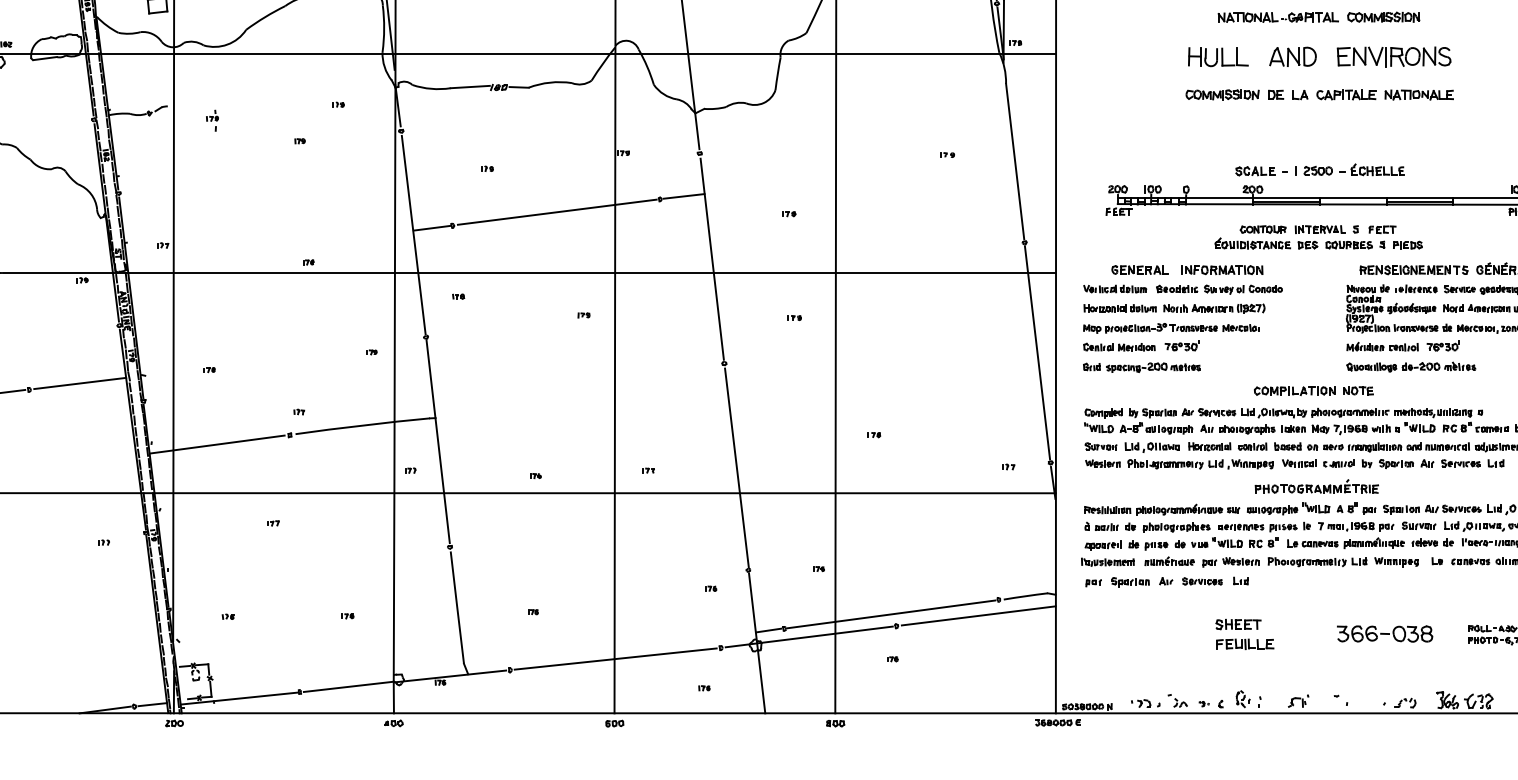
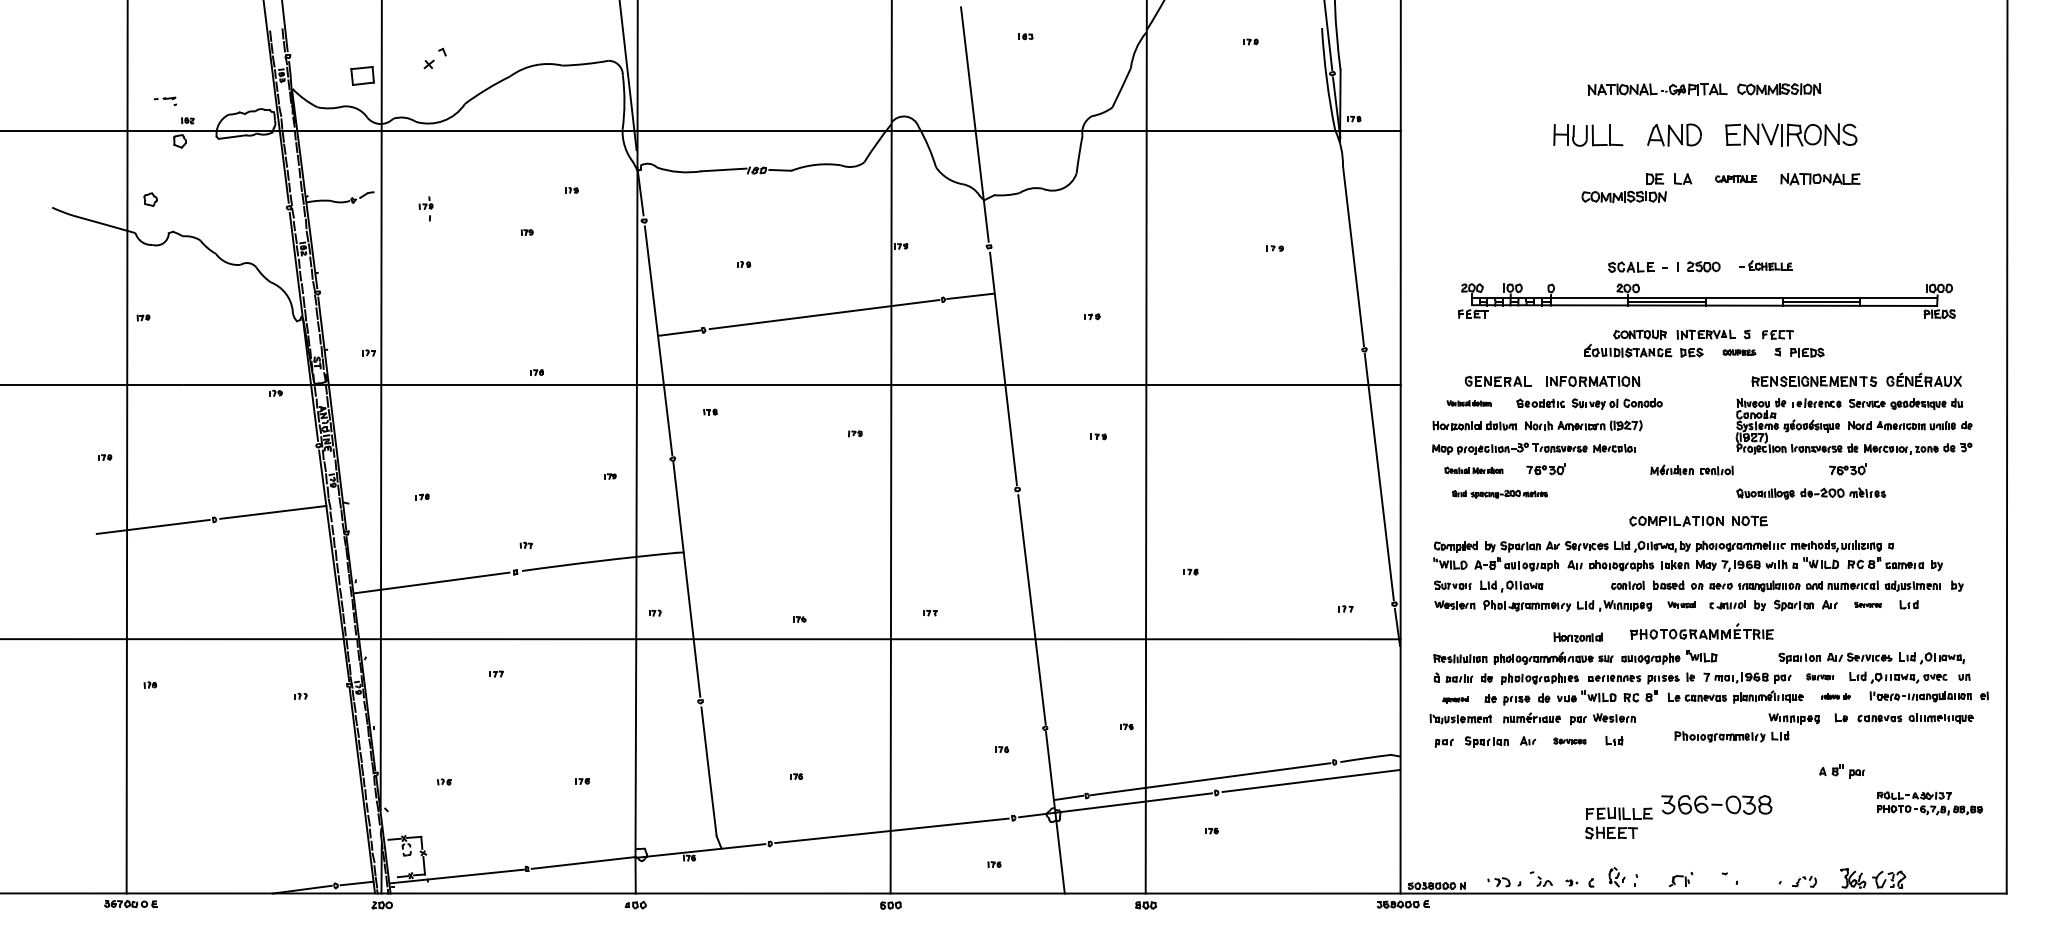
part: (1222, 94) -> (1623, 196), moved
part: (1345, 94) -> (1735, 178), size x0.6
part: (1371, 169) -> (1765, 265), size x0.7
part: (1349, 245) -> (1739, 352), size x0.6
part: (1114, 289) -> (1468, 403), size x0.6
part: (1382, 346) -> (1691, 469), moved
part: (1119, 347) -> (1473, 470), size x0.7
part: (1141, 367) -> (1499, 494), size x0.7
part: (1209, 446) -> (1578, 637), moved
part: (1299, 463) -> (1681, 604), size x0.7
part: (1460, 463) -> (1867, 604), size x0.6
part: (1356, 509) -> (1841, 771), moved
part: (1419, 525) -> (1820, 676), size x0.7
part: (1432, 542) -> (1835, 696), size x0.6
part: (1103, 545) -> (1455, 699), size x0.6
part: (1317, 561) -> (1731, 736), moved
part: (1202, 580) -> (1569, 740), size x0.7
part: (1238, 624) -> (1611, 832), moved
part: (1384, 633) -> (1716, 804), moved

